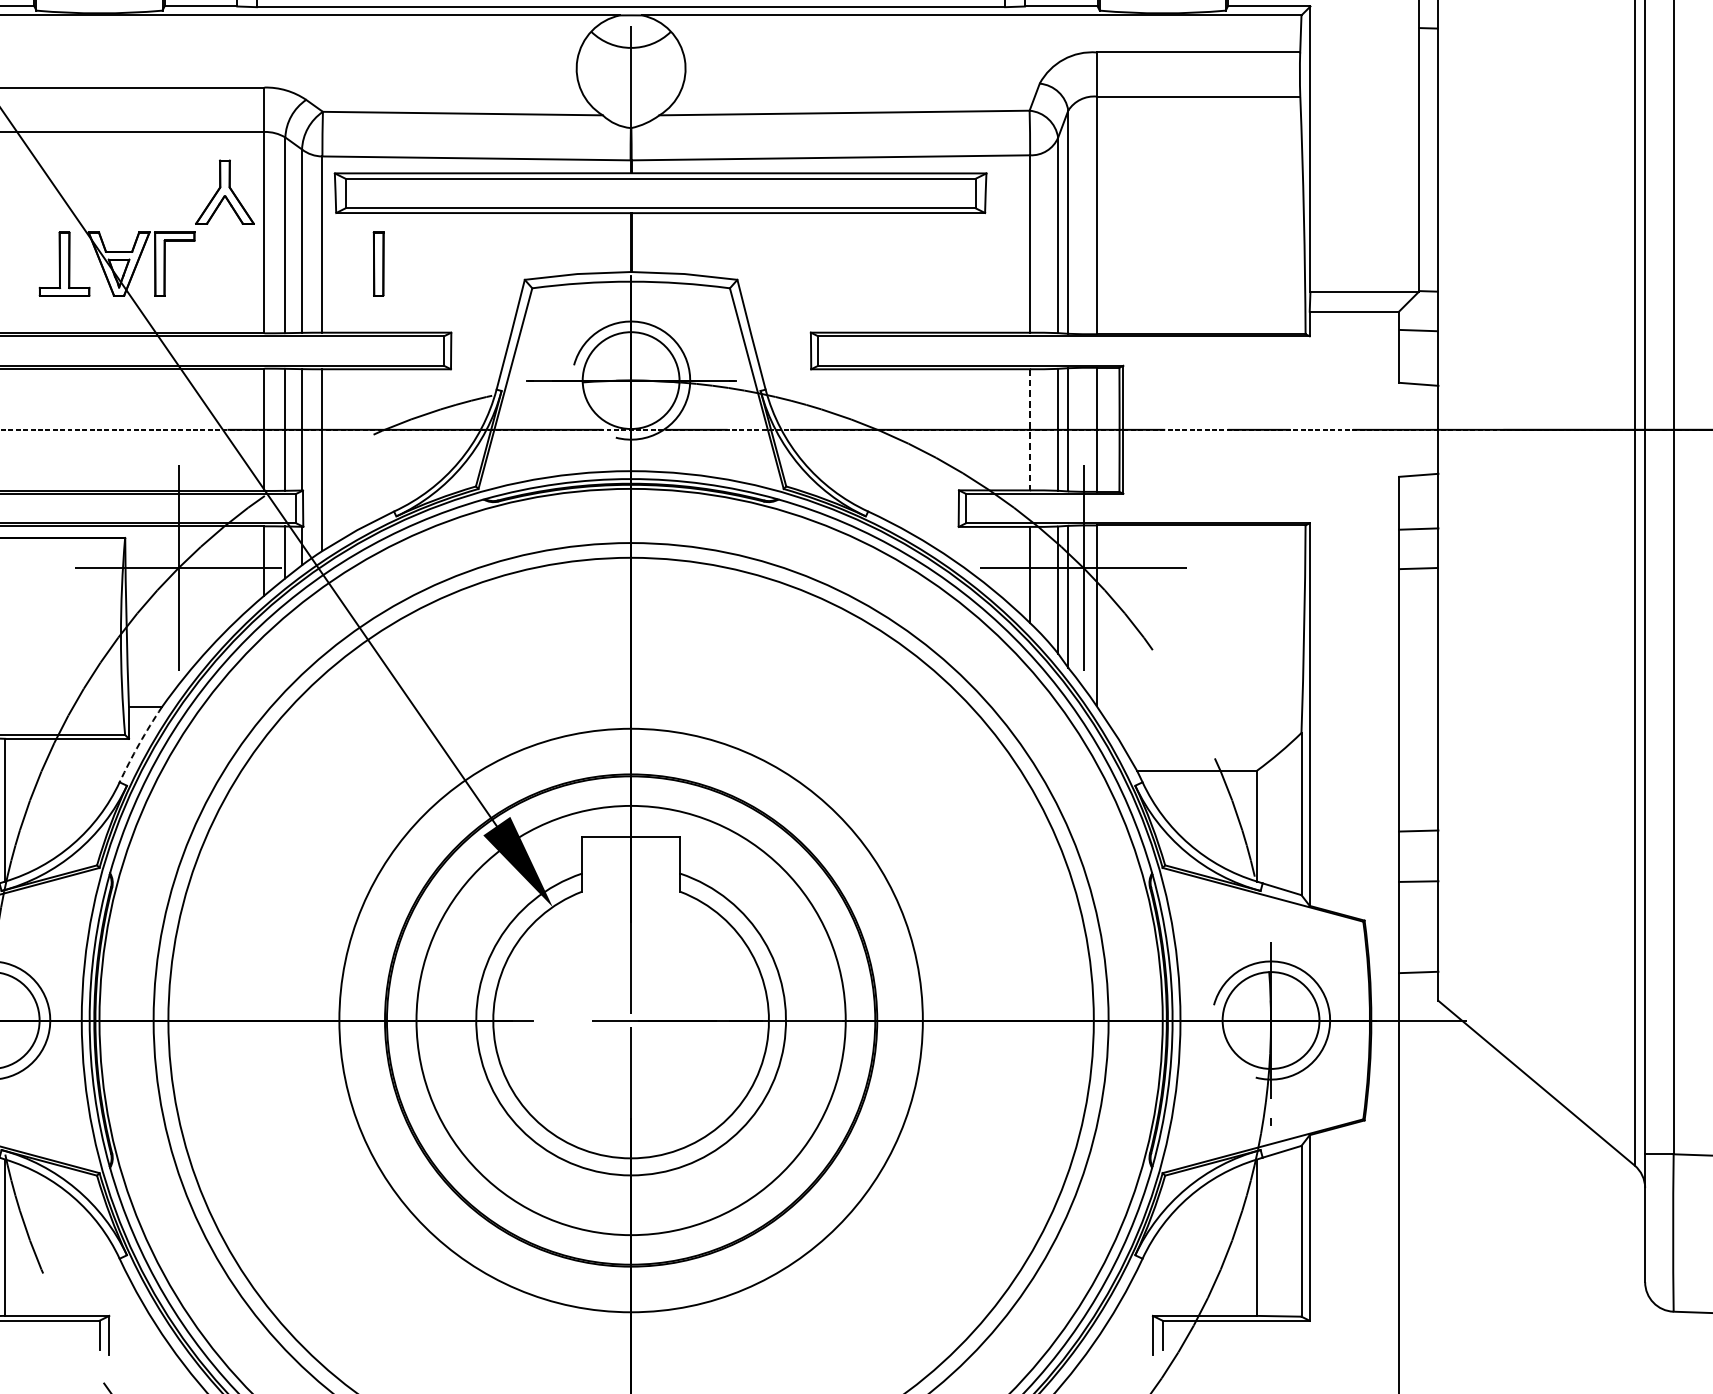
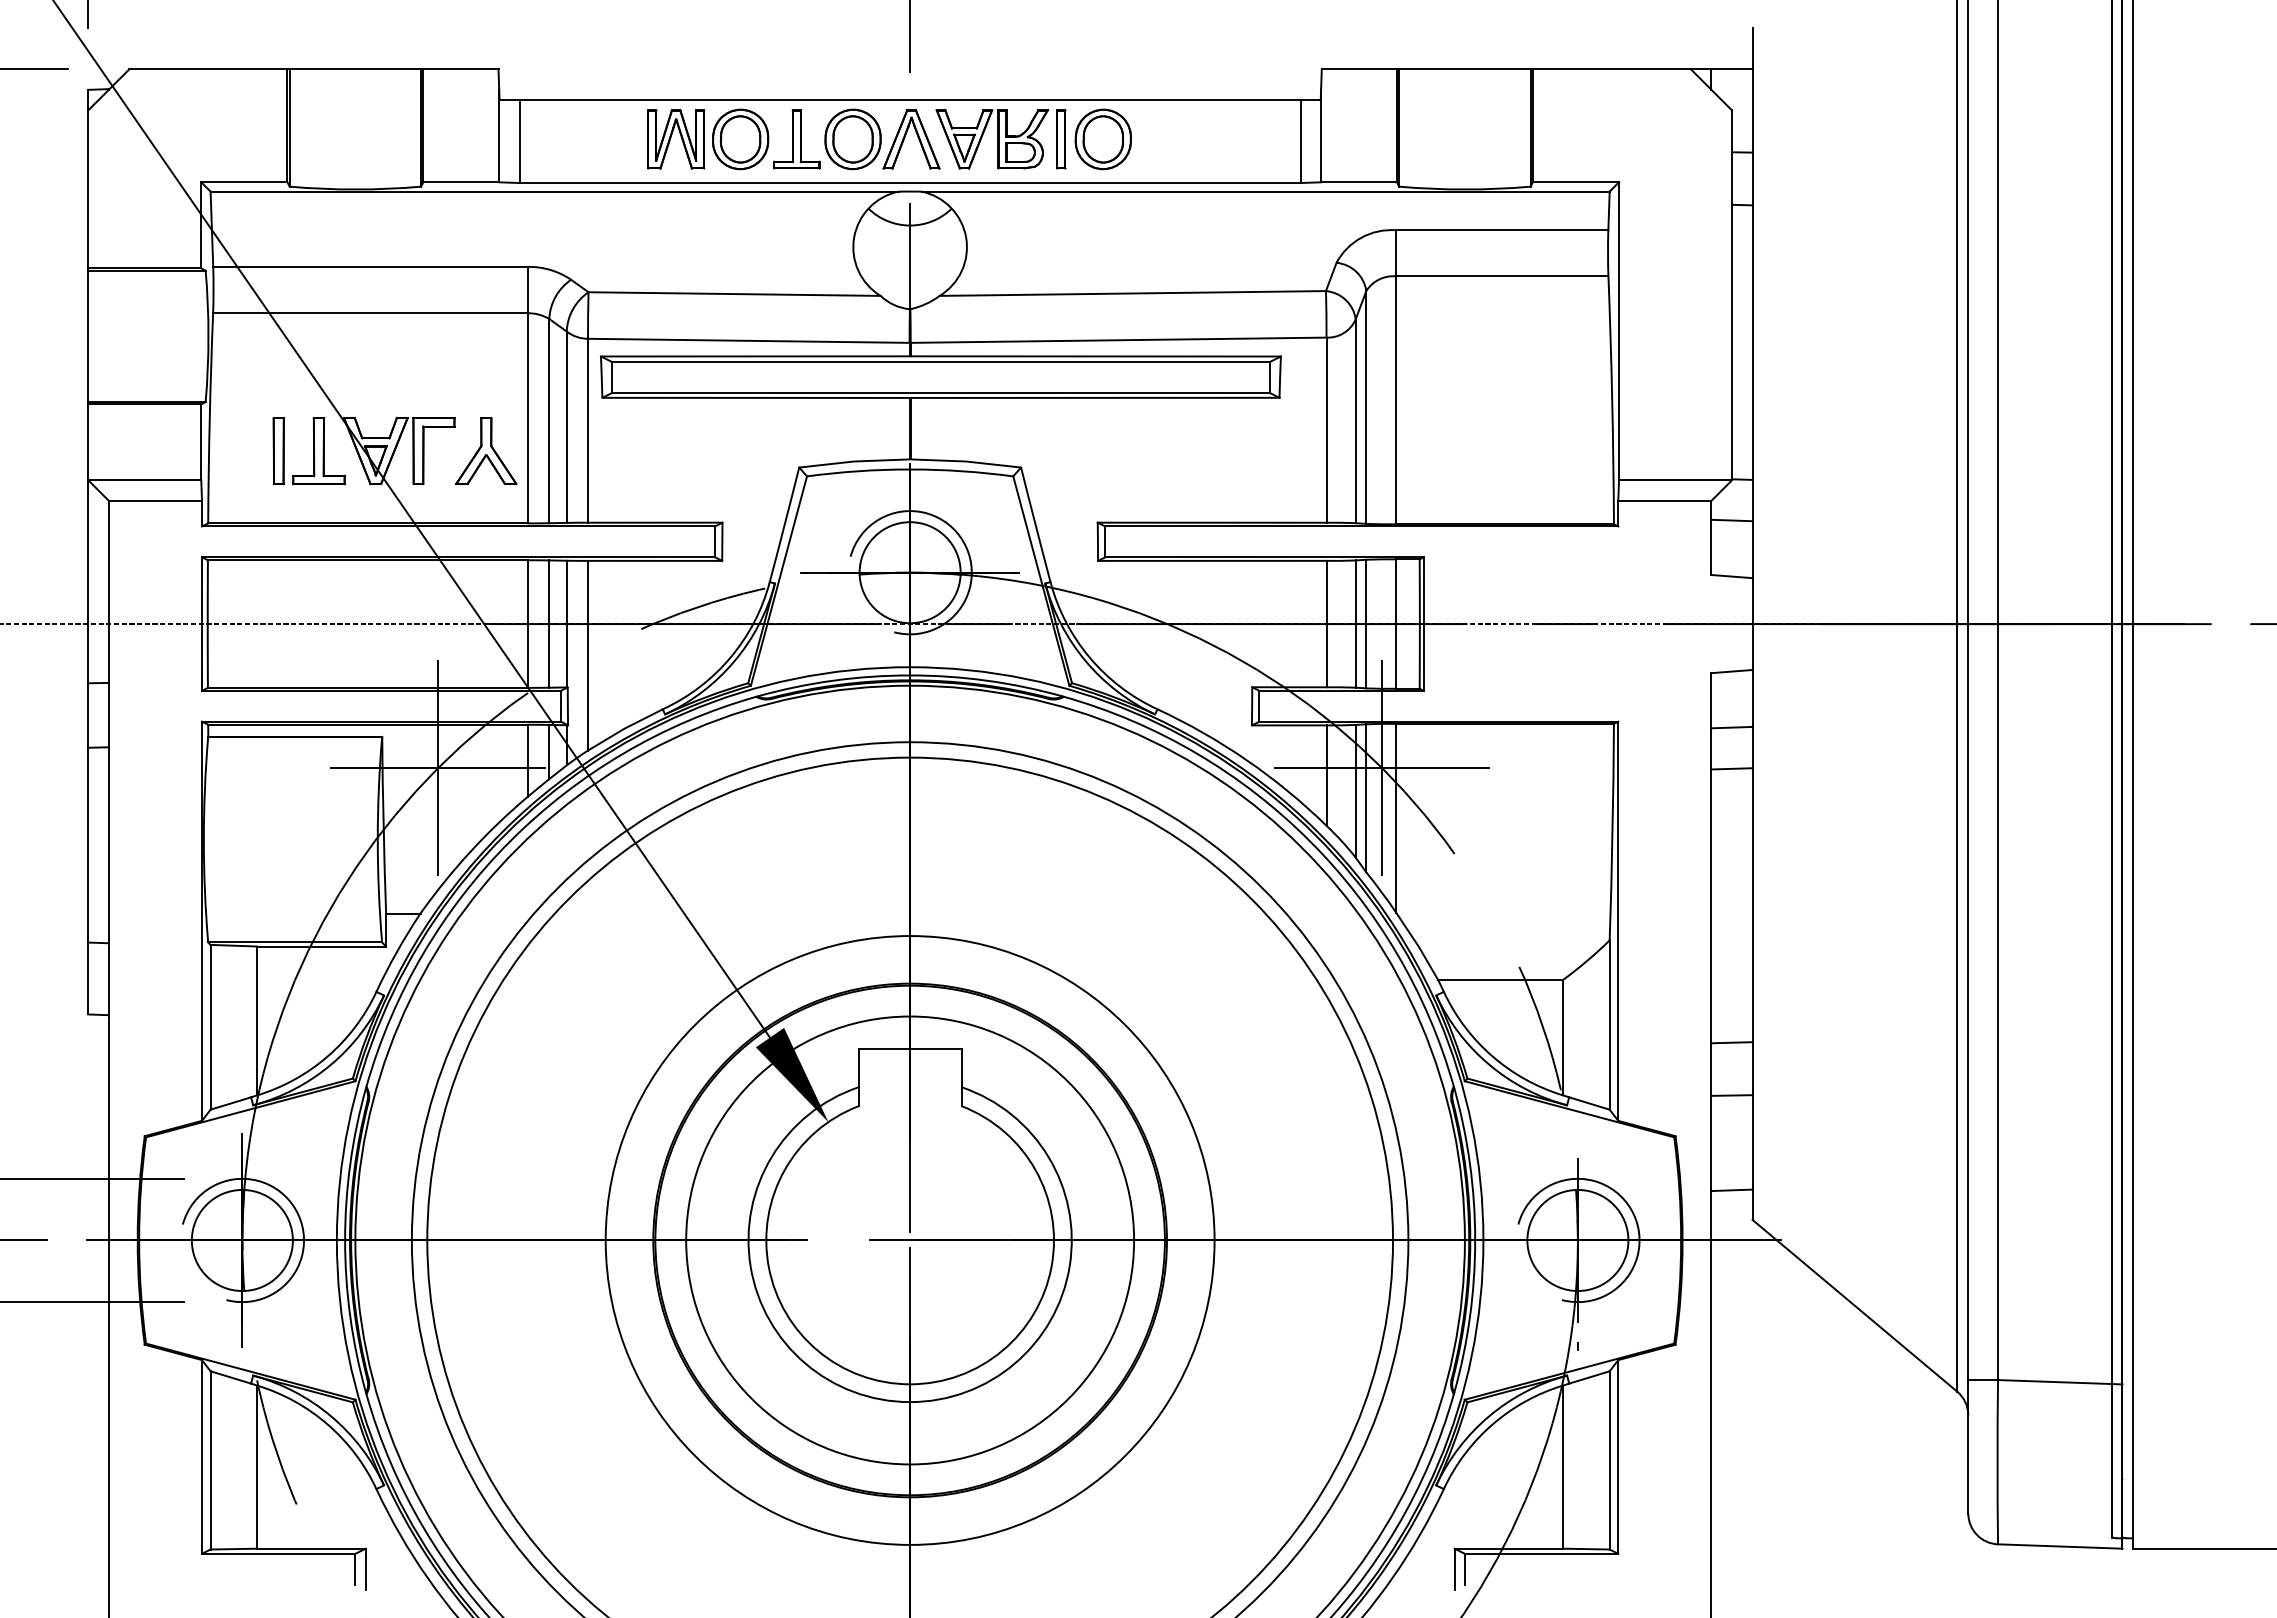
part: (225, 192) -> (486, 451), moved
part: (378, 264) -> (278, 451), moved
line: (1030, 430) -> (1326, 624), dashed -> solid
arc: (138, 743) -> (396, 951), dashed -> solid

